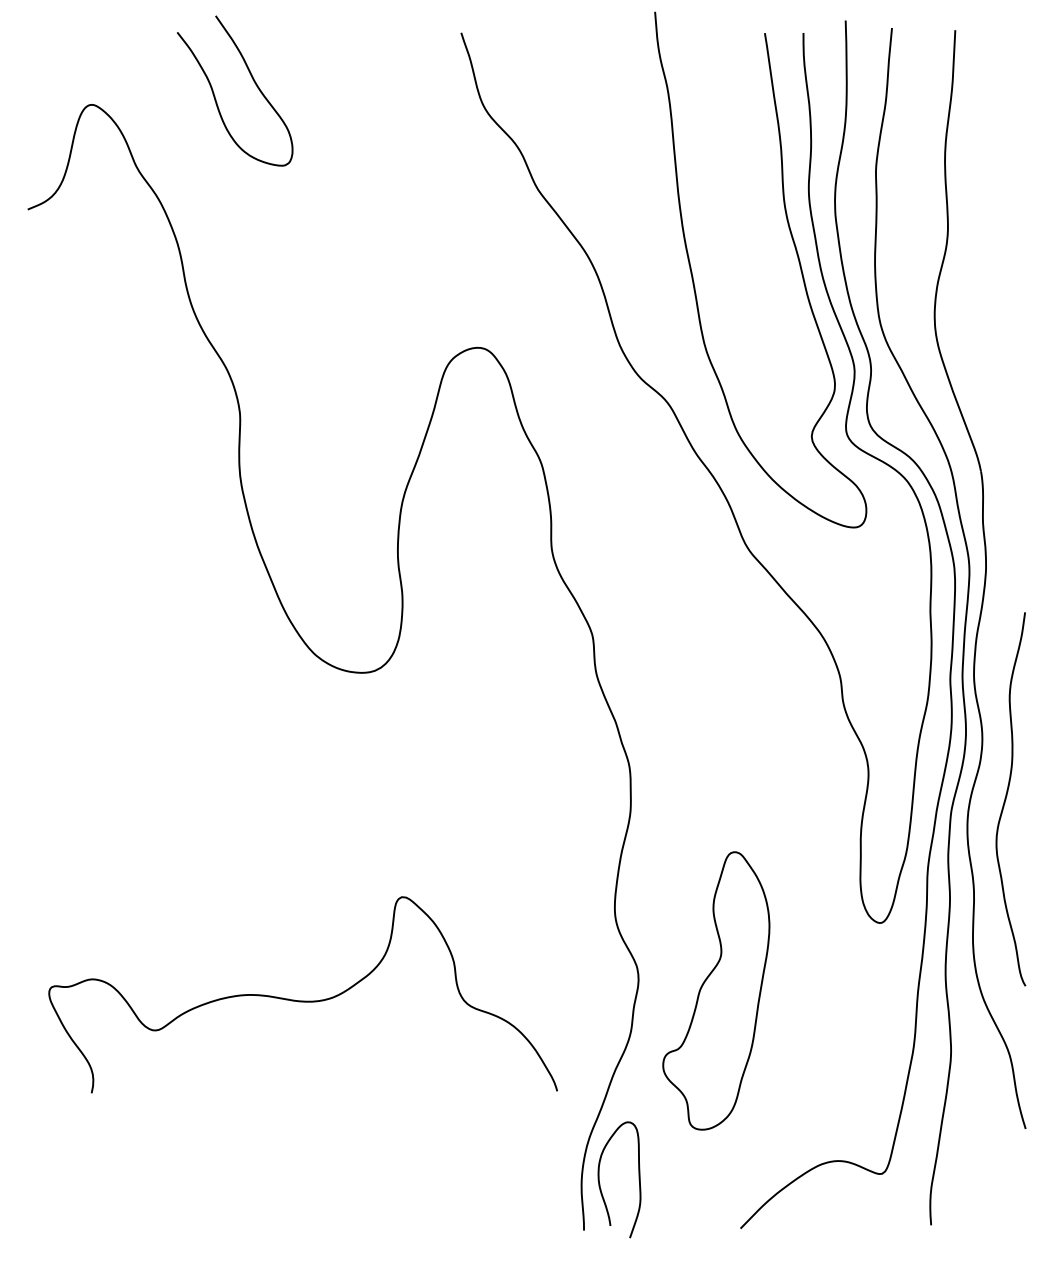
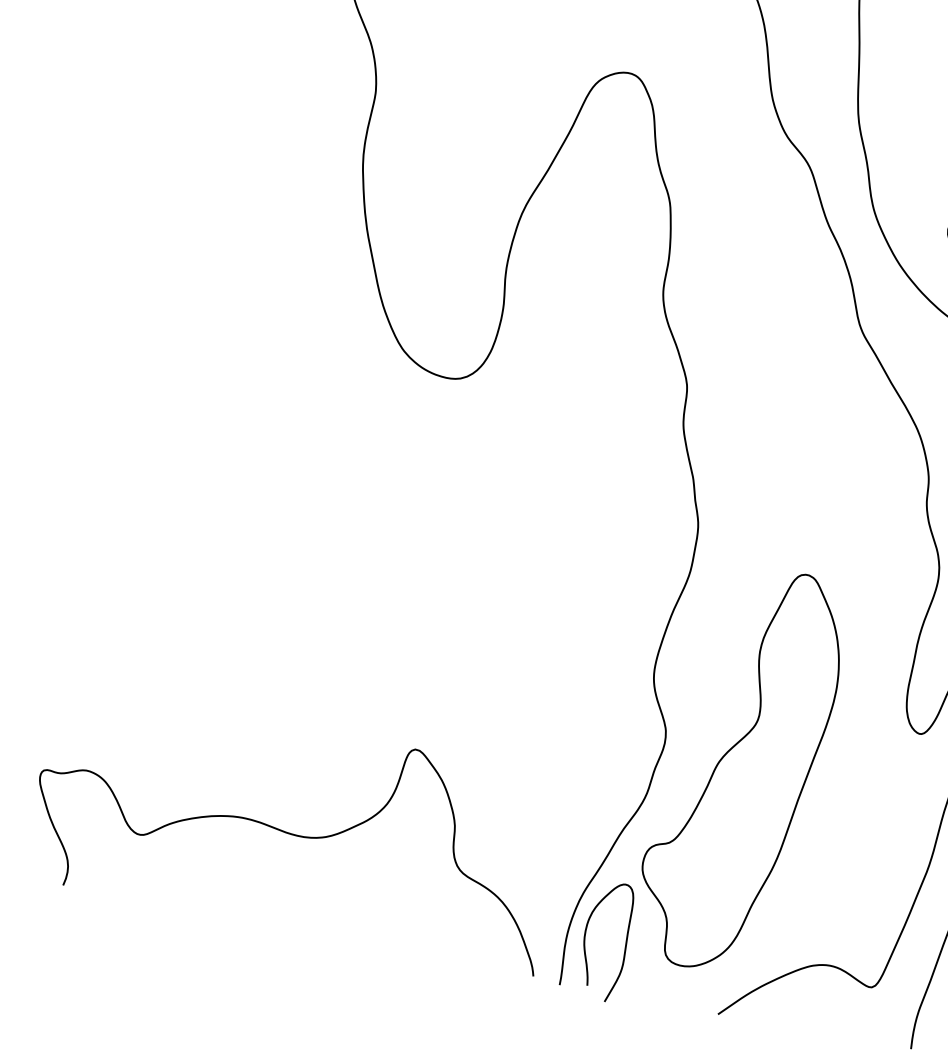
part: (716, 990) -> (741, 769), size x1.43
curve: (302, 1000) -> (294, 833), moved

